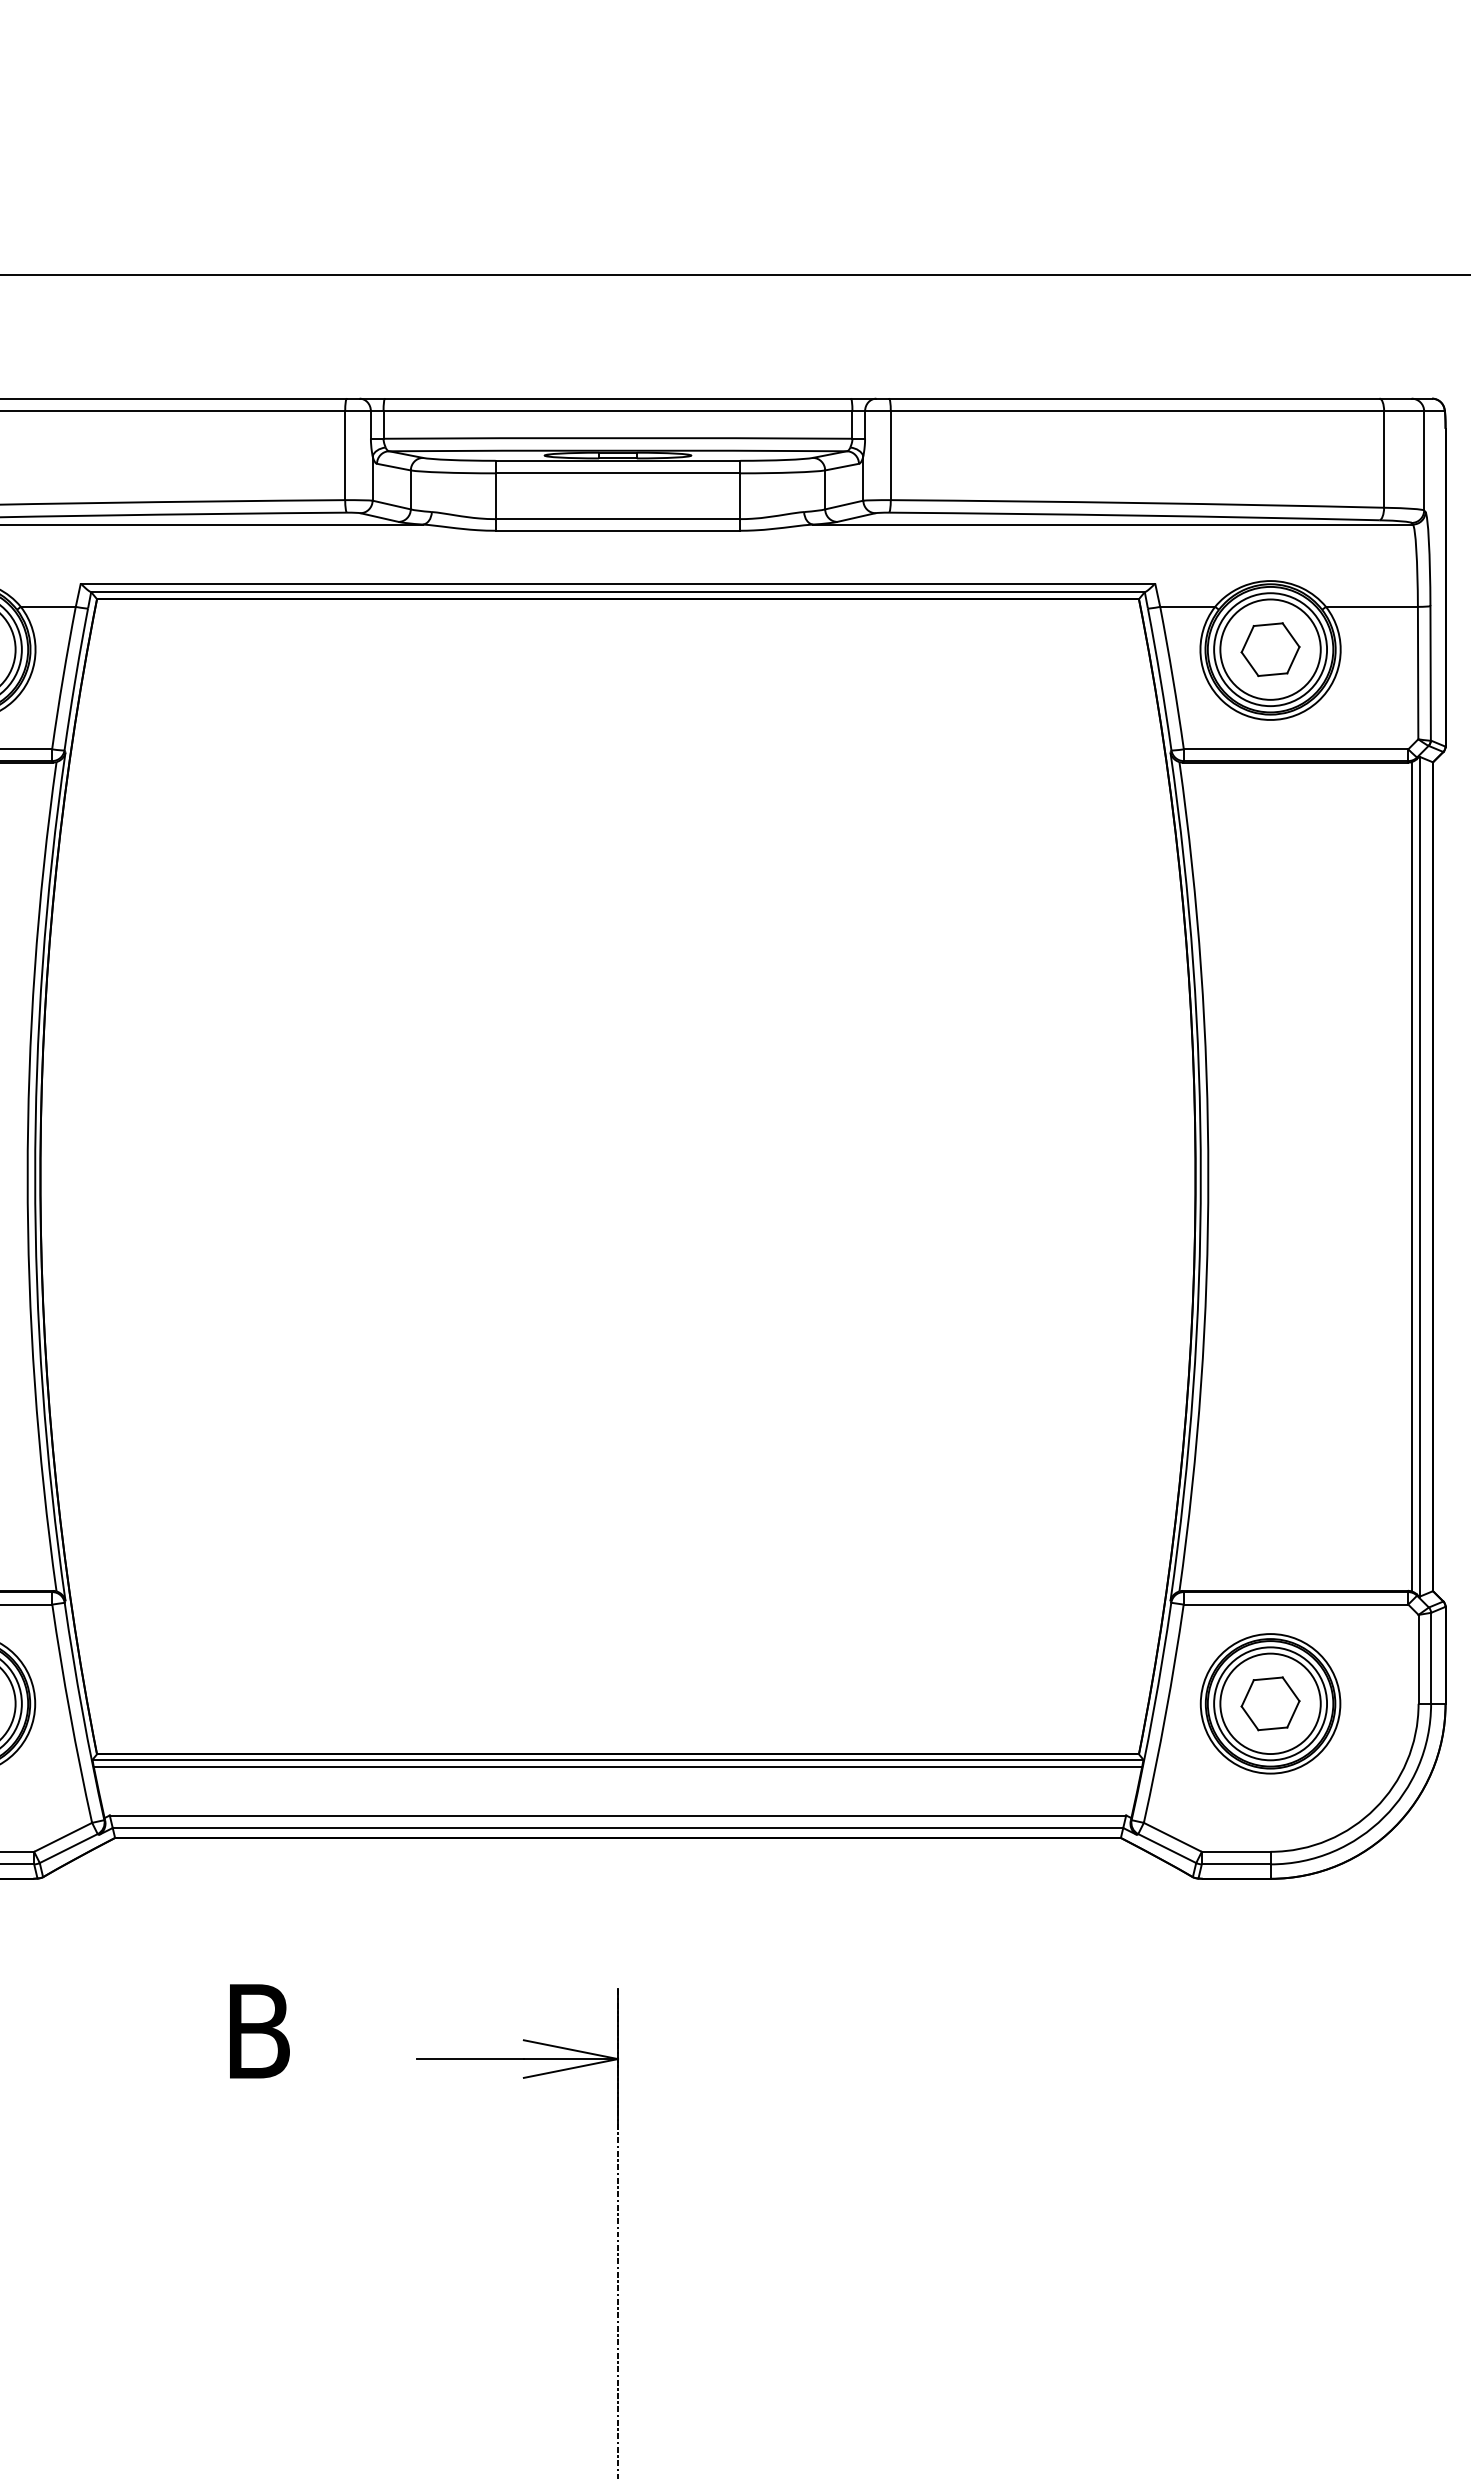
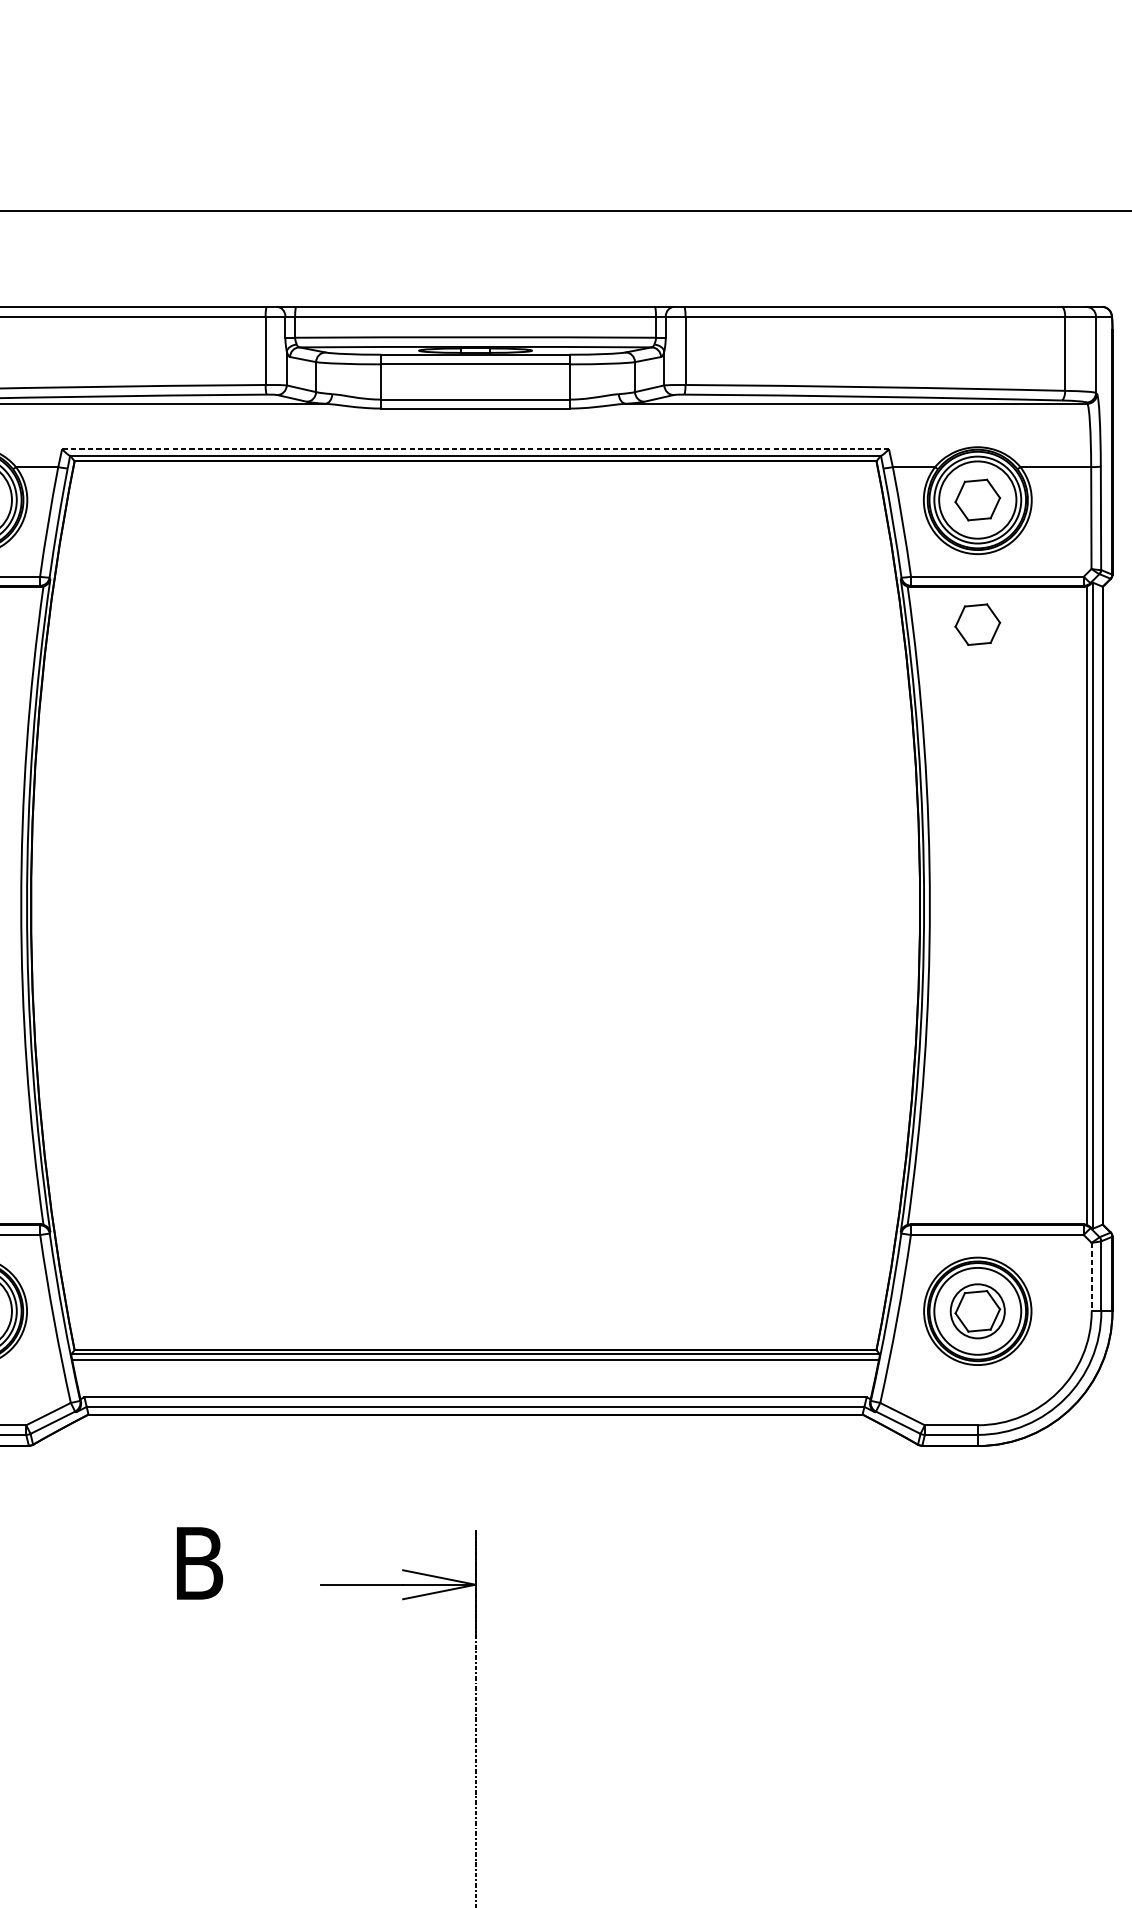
line: (617, 583) -> (475, 449), solid -> dashed
part: (1270, 811) -> (977, 624), added
line: (1418, 1659) -> (1091, 1277), solid -> dashed
circle: (1270, 1703) -> (977, 1311), size x0.7

